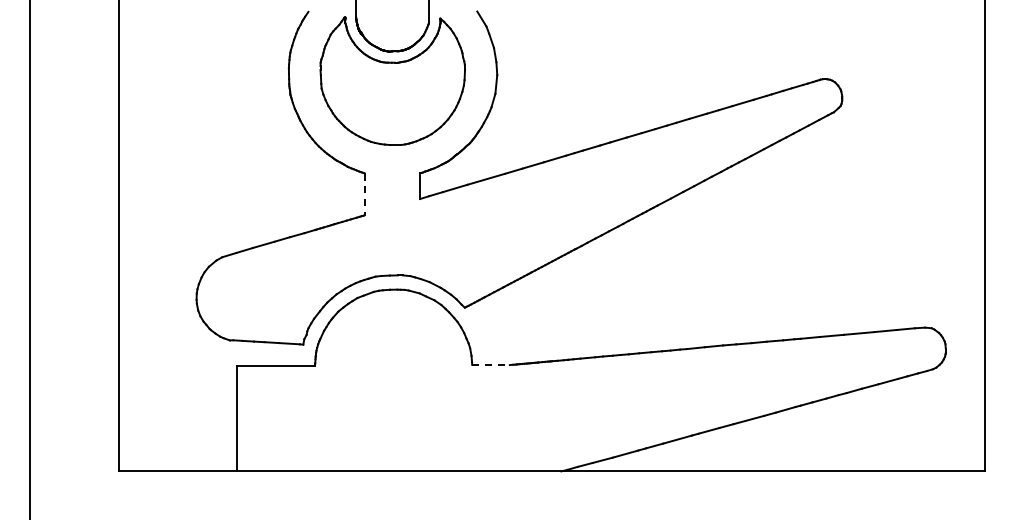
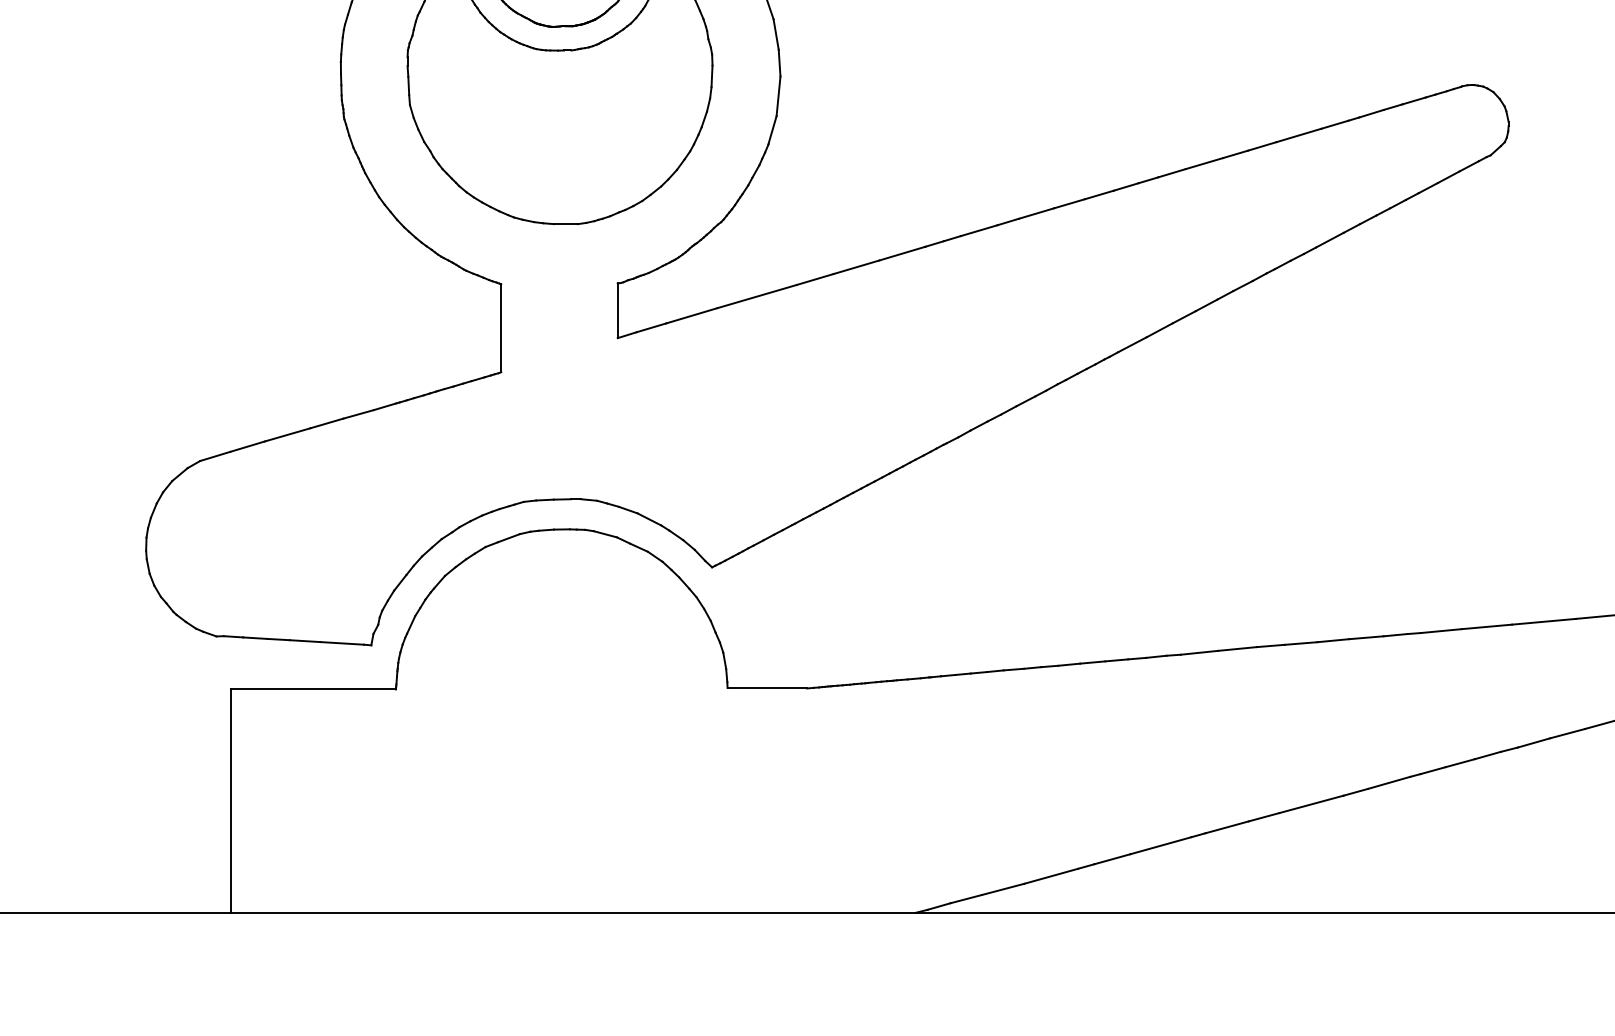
line: (364, 194) -> (500, 328), dashed -> solid
line: (491, 365) -> (768, 689), dashed -> solid

